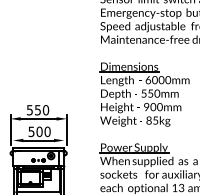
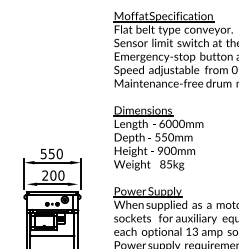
text: (31, 131) -> (45, 175), 500 -> 200

